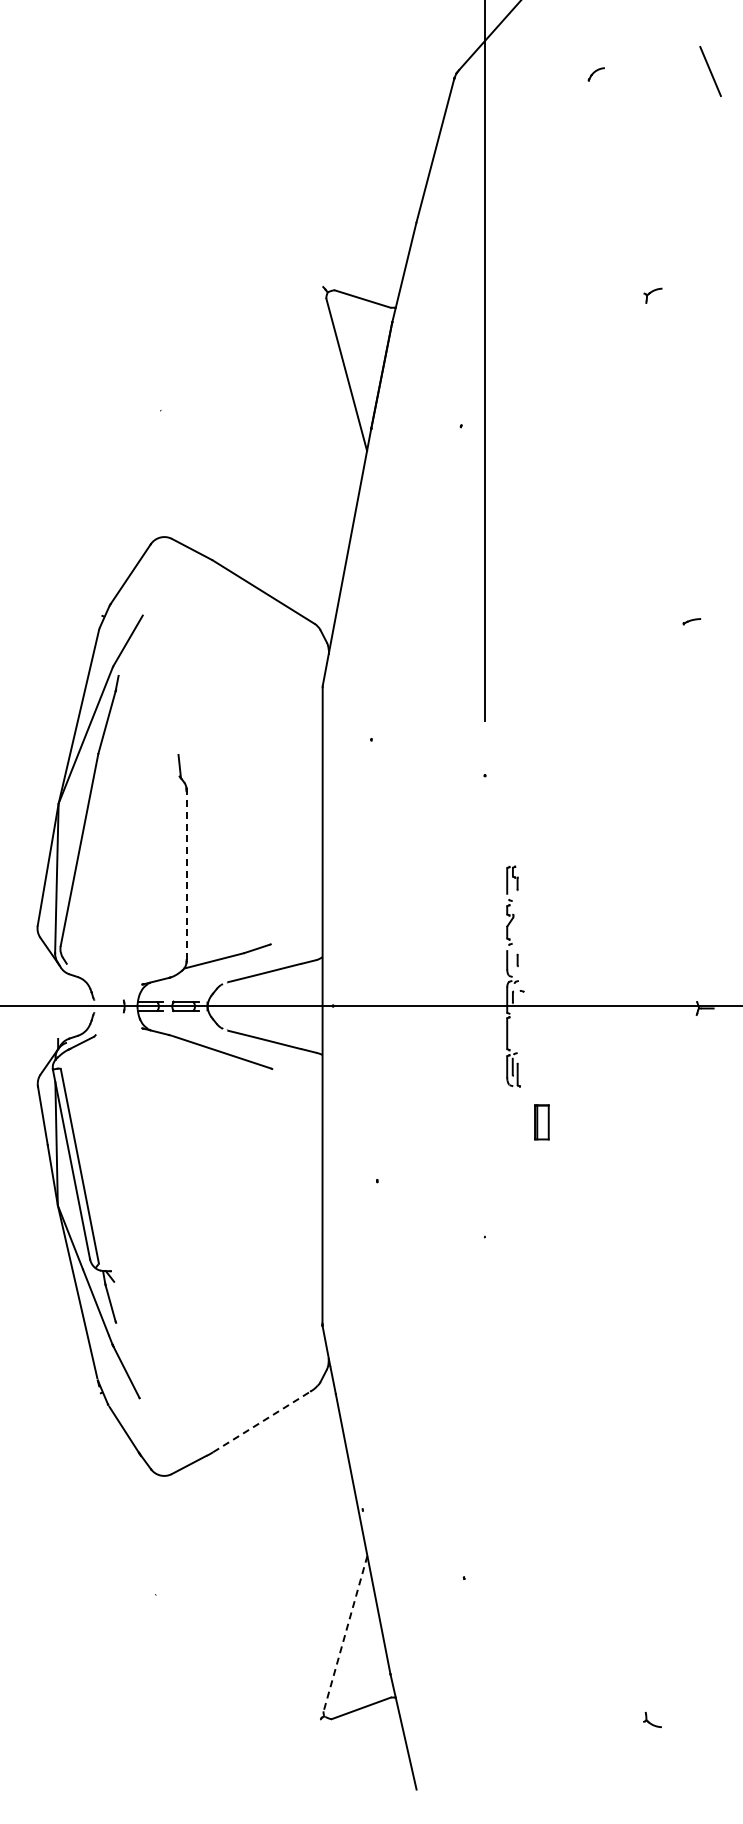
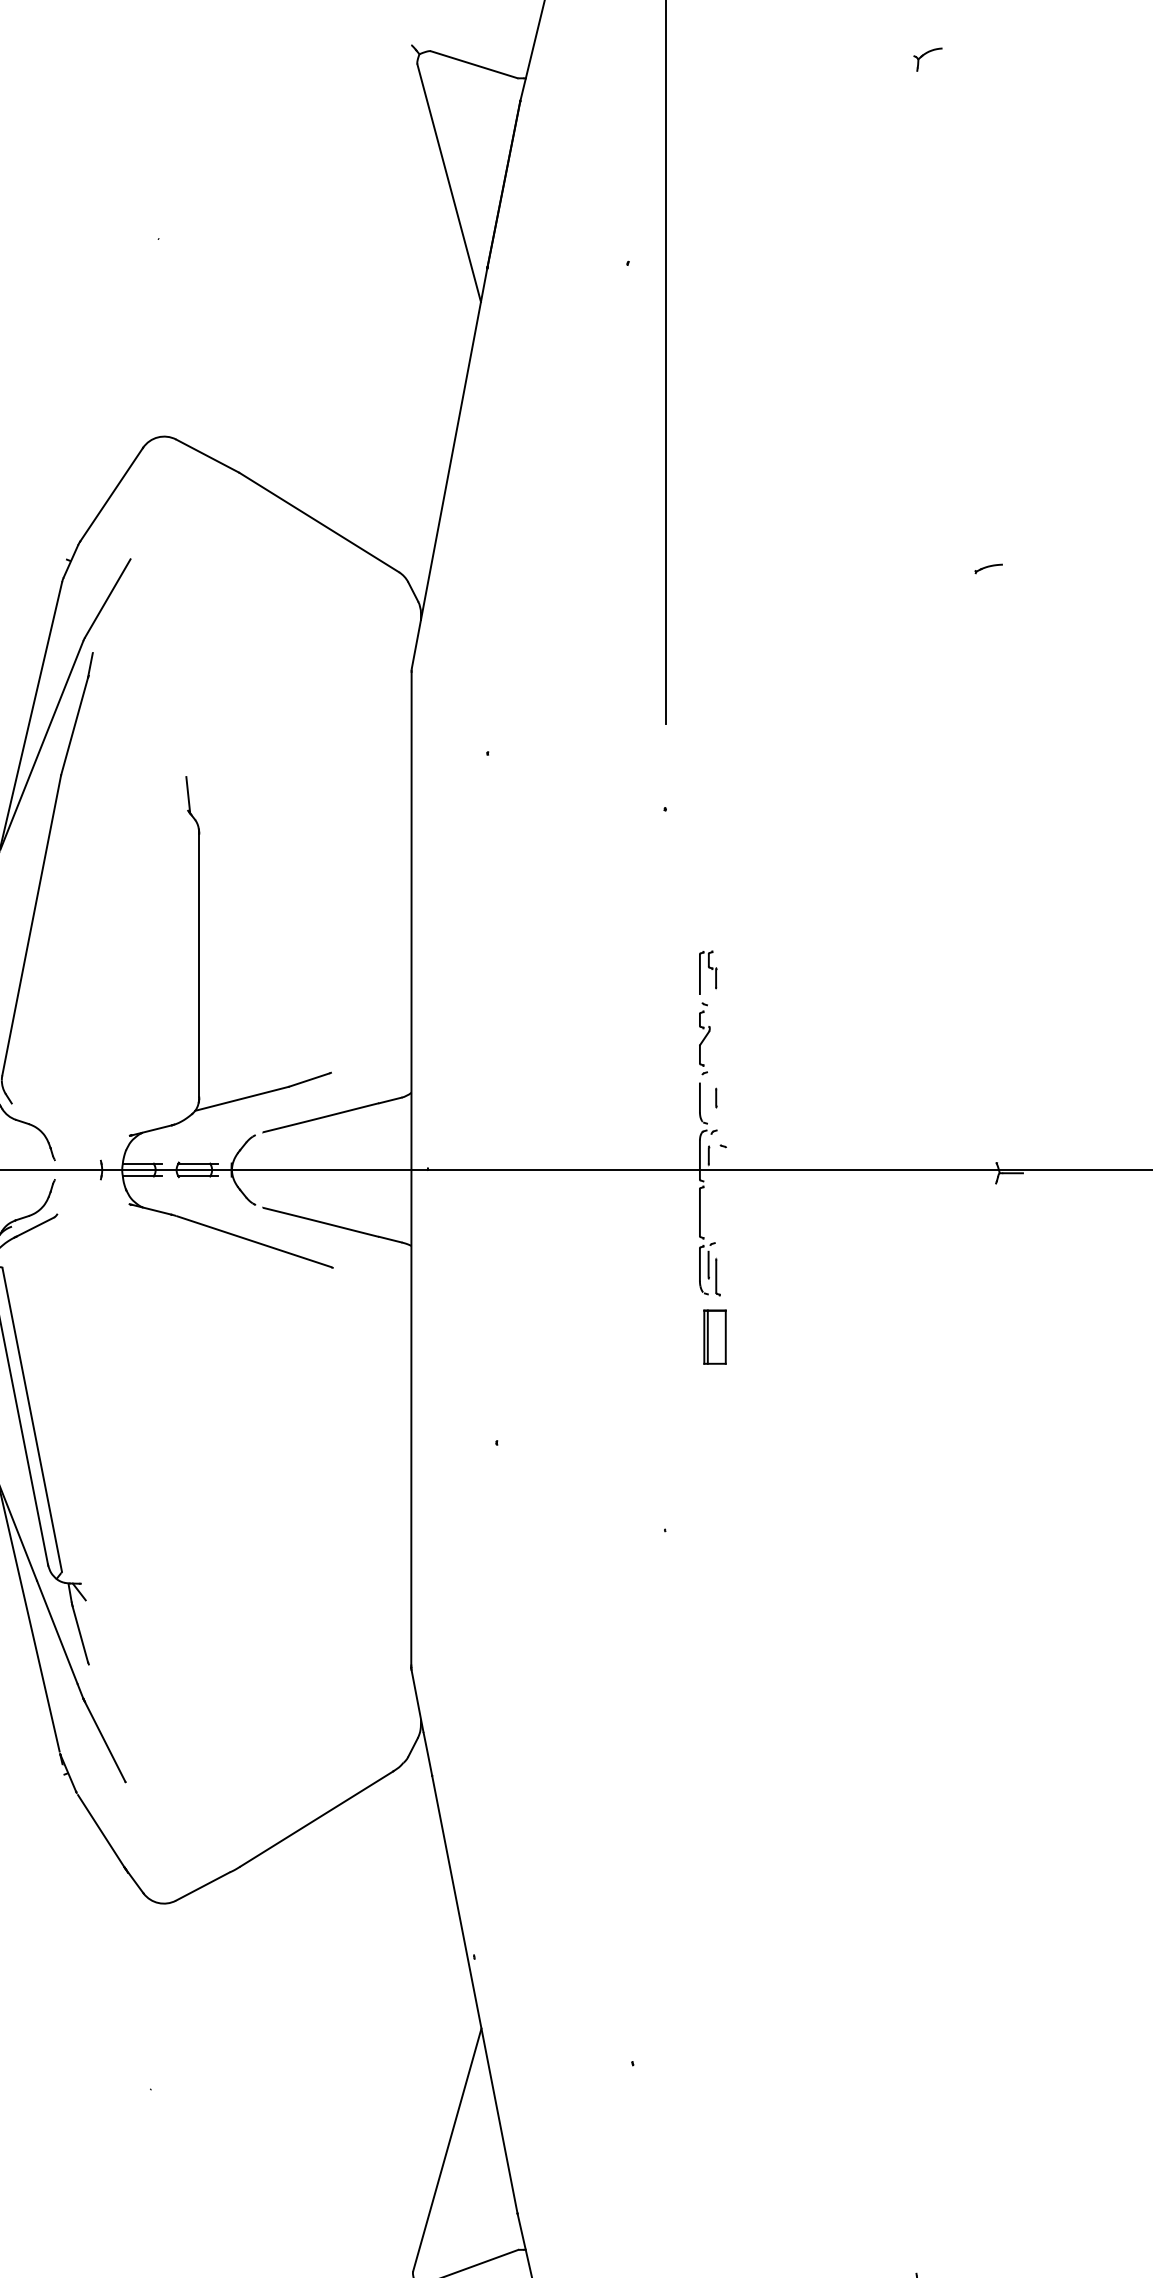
line: (186, 875) -> (198, 965), dashed -> solid
part: (541, 1122) -> (714, 1337), moved
line: (262, 1421) -> (317, 1818), dashed -> solid
line: (345, 1633) -> (447, 2149), dashed -> solid

